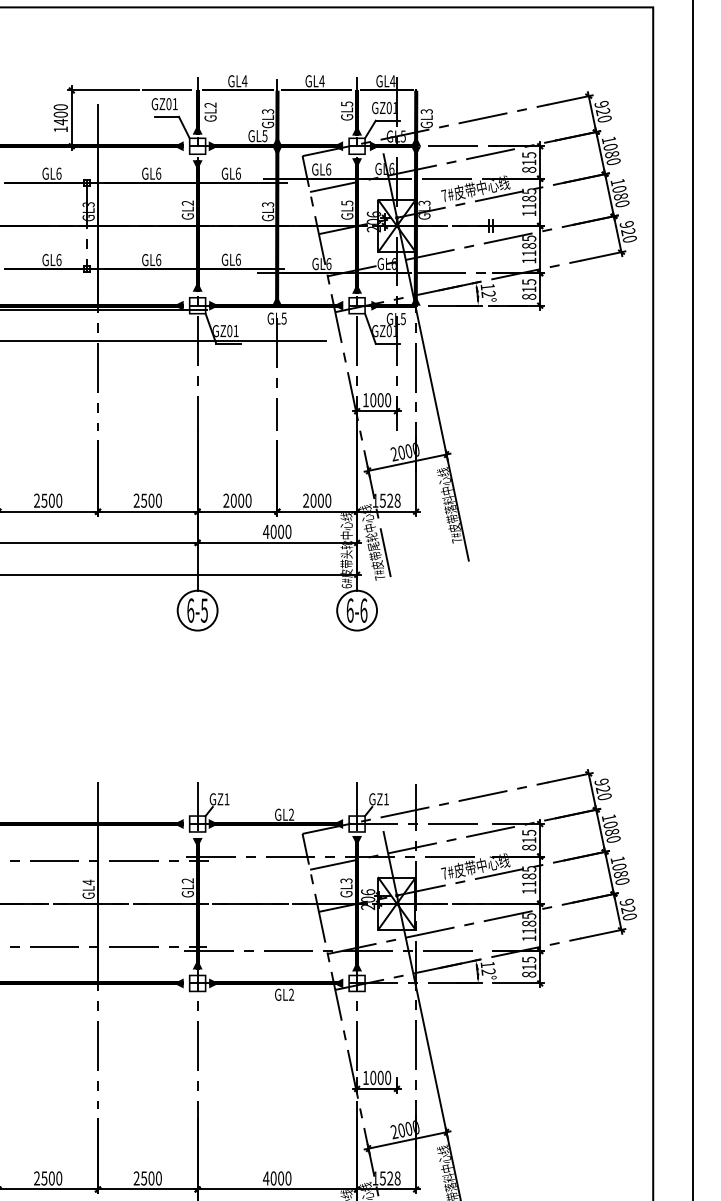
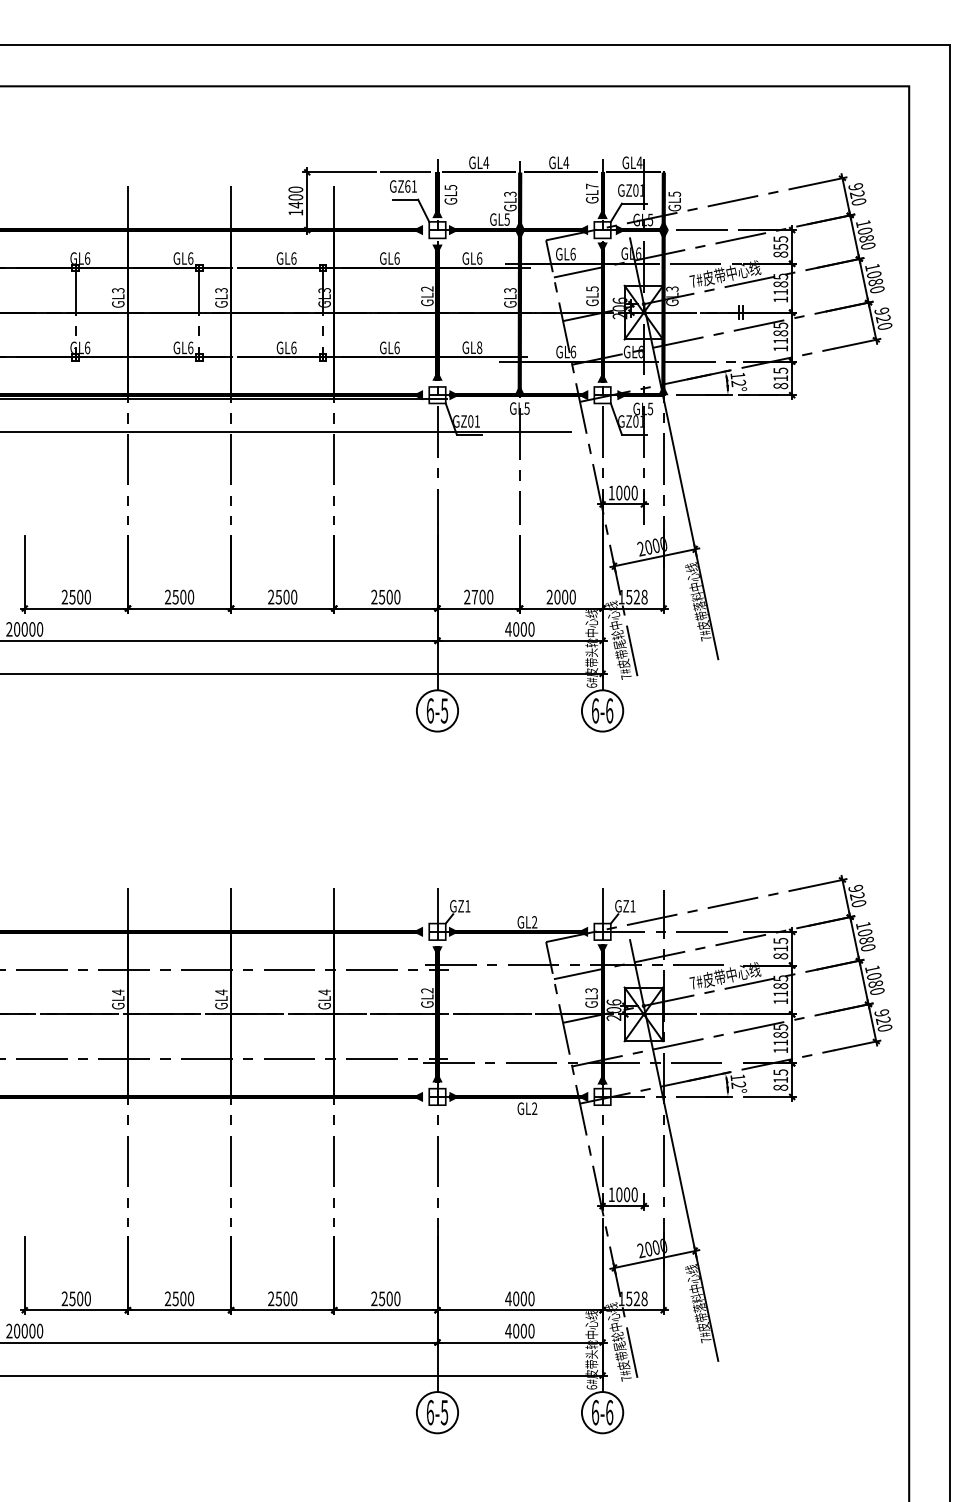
text: (168, 104) -> (407, 186), GZ01 -> GZ61
text: (347, 104) -> (592, 186), GL5 -> GL7
text: (210, 105) -> (450, 187), GL2 -> GL5
text: (426, 110) -> (674, 193), GL3 -> GL5
text: (528, 162) -> (780, 246), 815 -> 855
text: (238, 259) -> (479, 347), GL6 -> GL8
text: (233, 500) -> (474, 596), 2000 -> 2700

